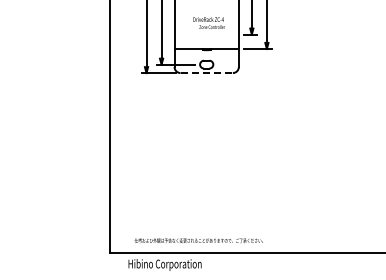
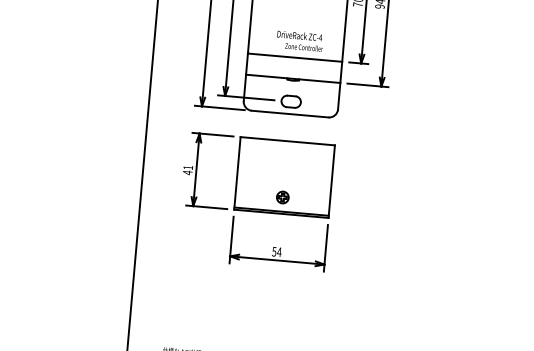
line: (206, 34) -> (294, 57), added
line: (207, 73) -> (291, 114), dashed -> solid
part: (188, 134) -> (255, 201), added

